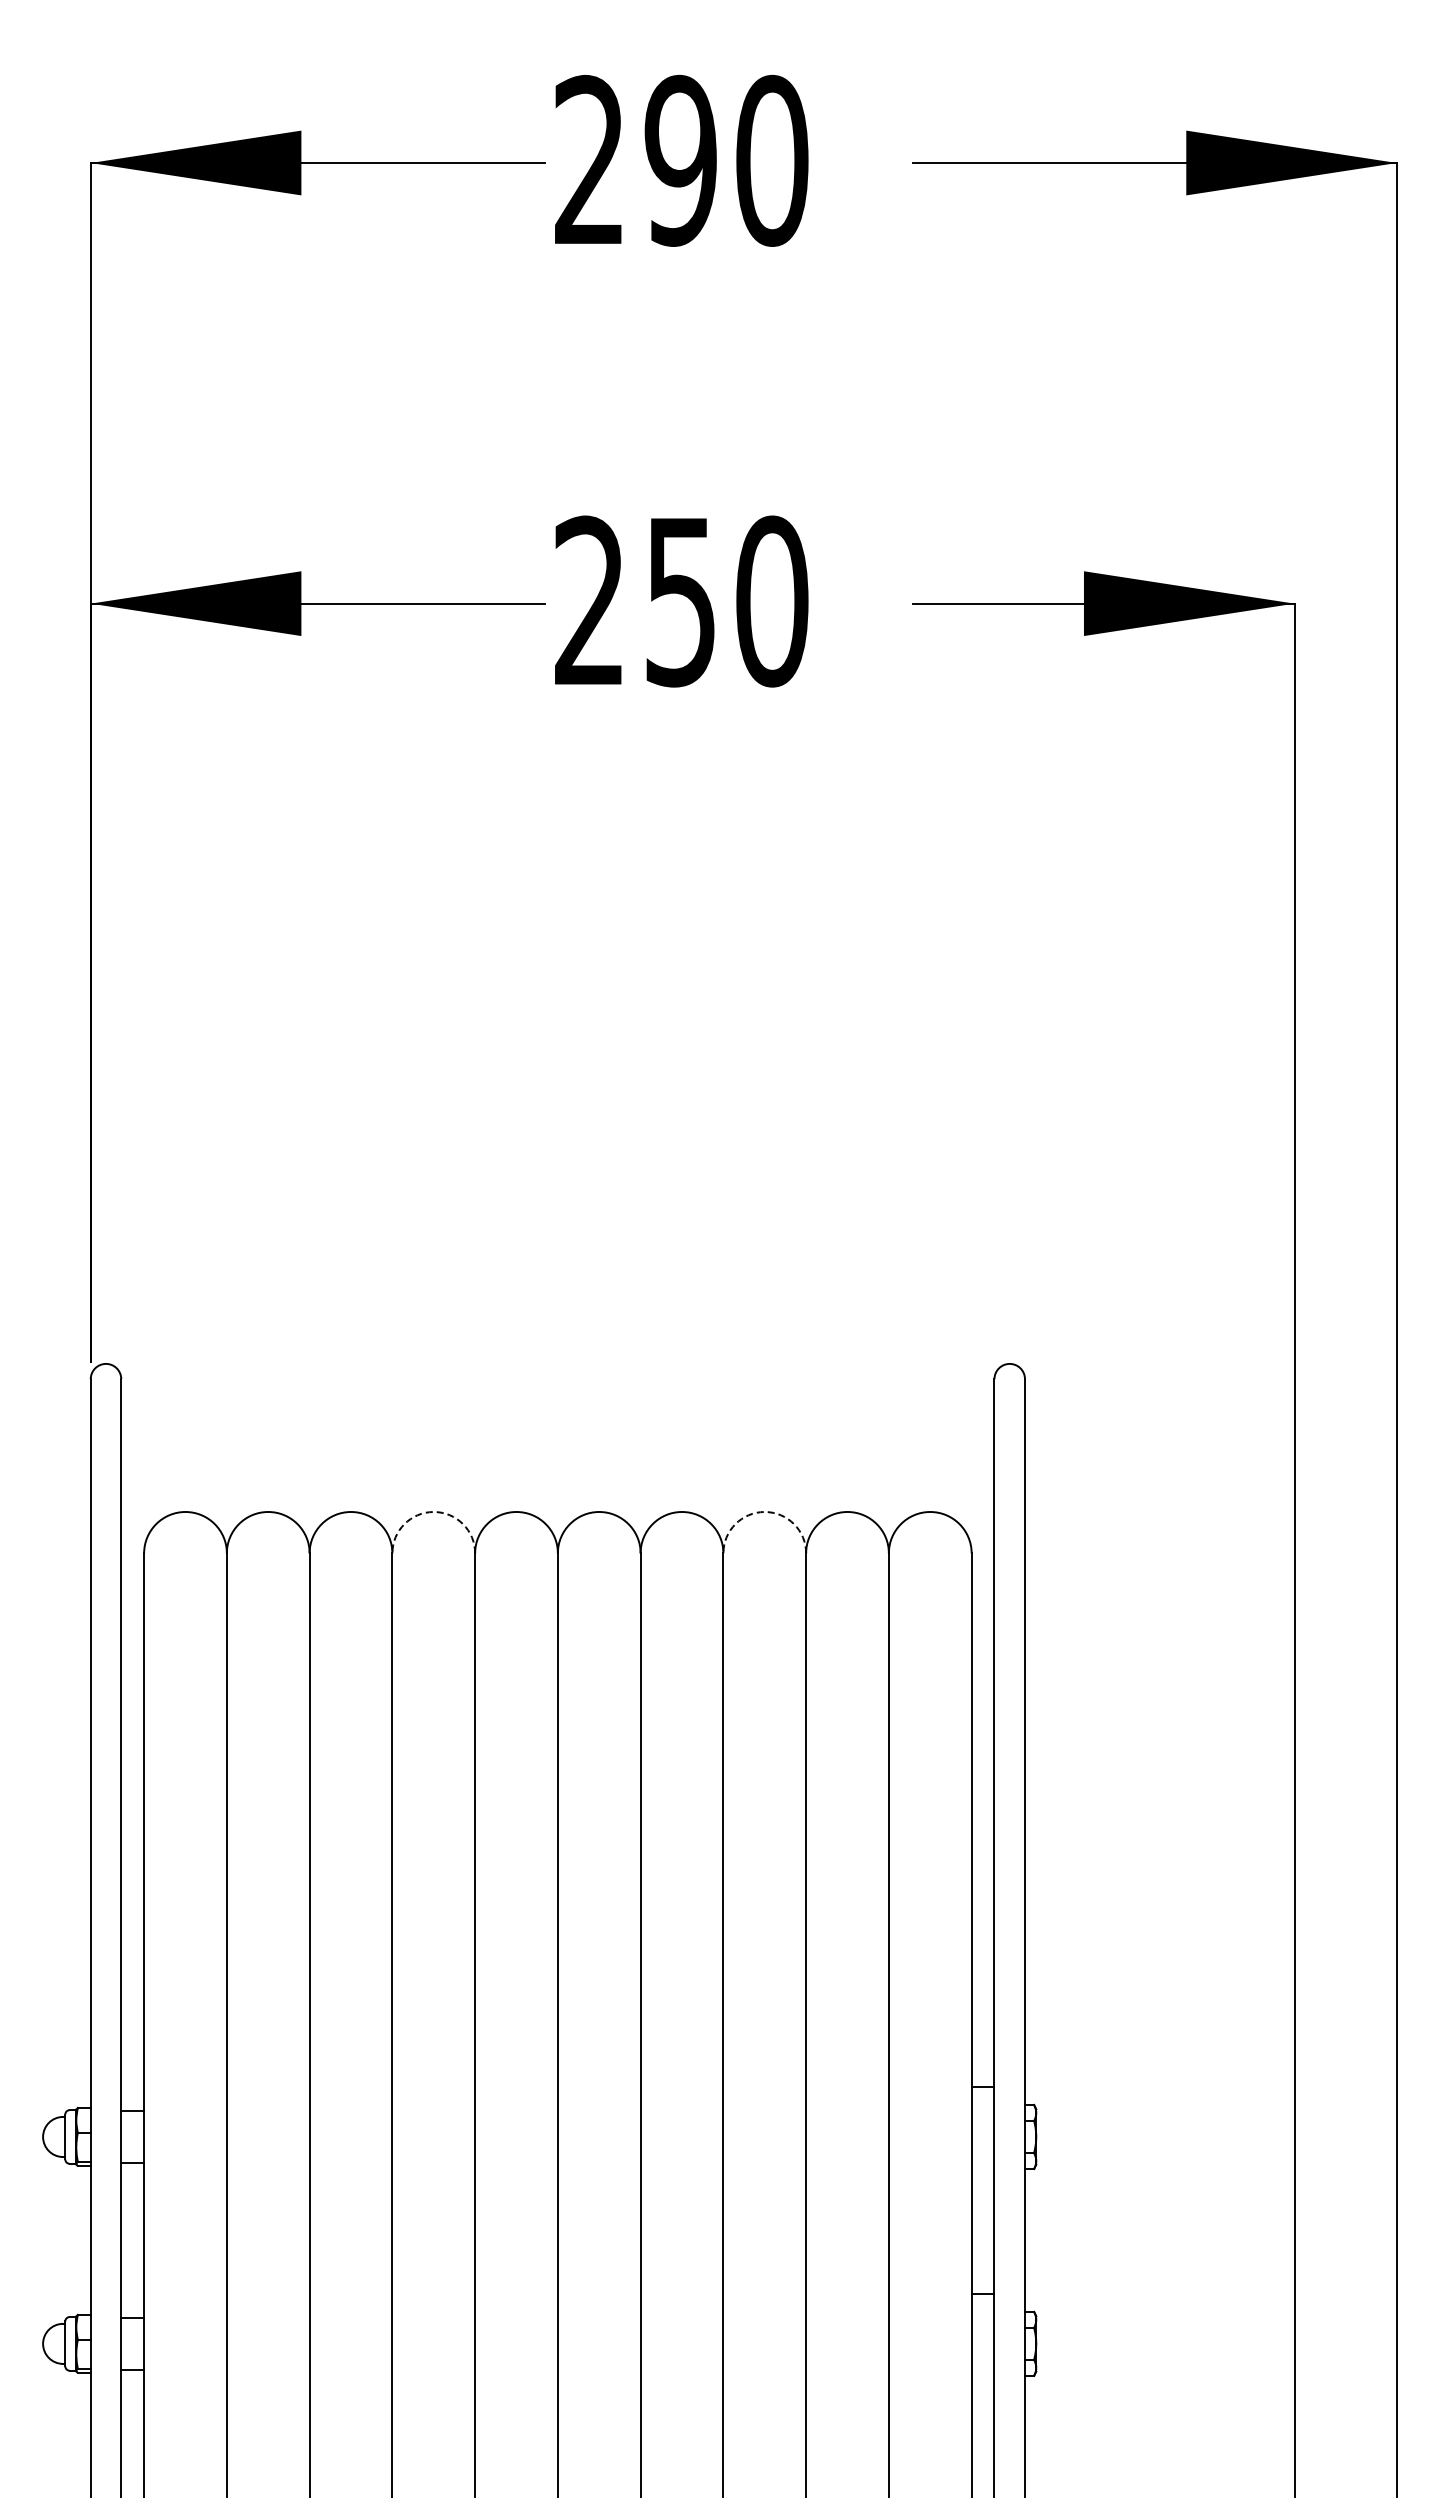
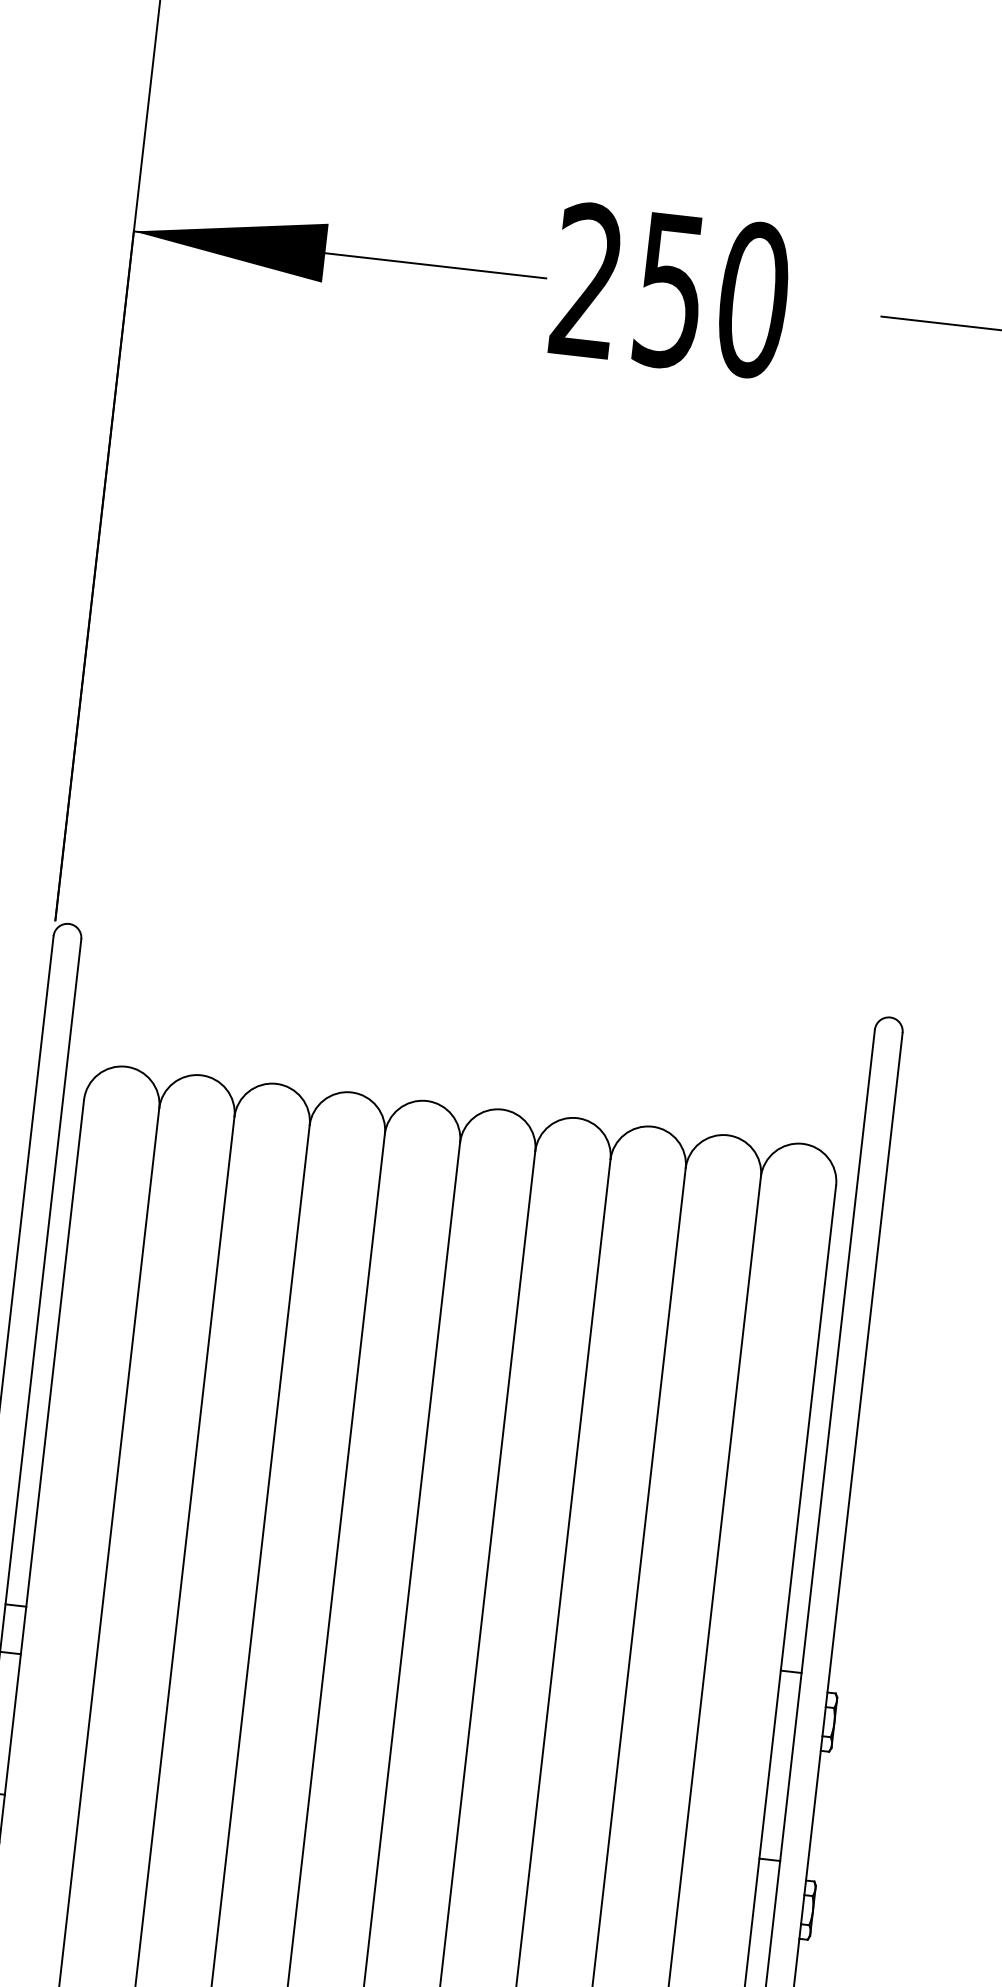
arc: (433, 1511) -> (351, 1091), dashed -> solid
arc: (764, 1511) -> (652, 1126), dashed -> solid

